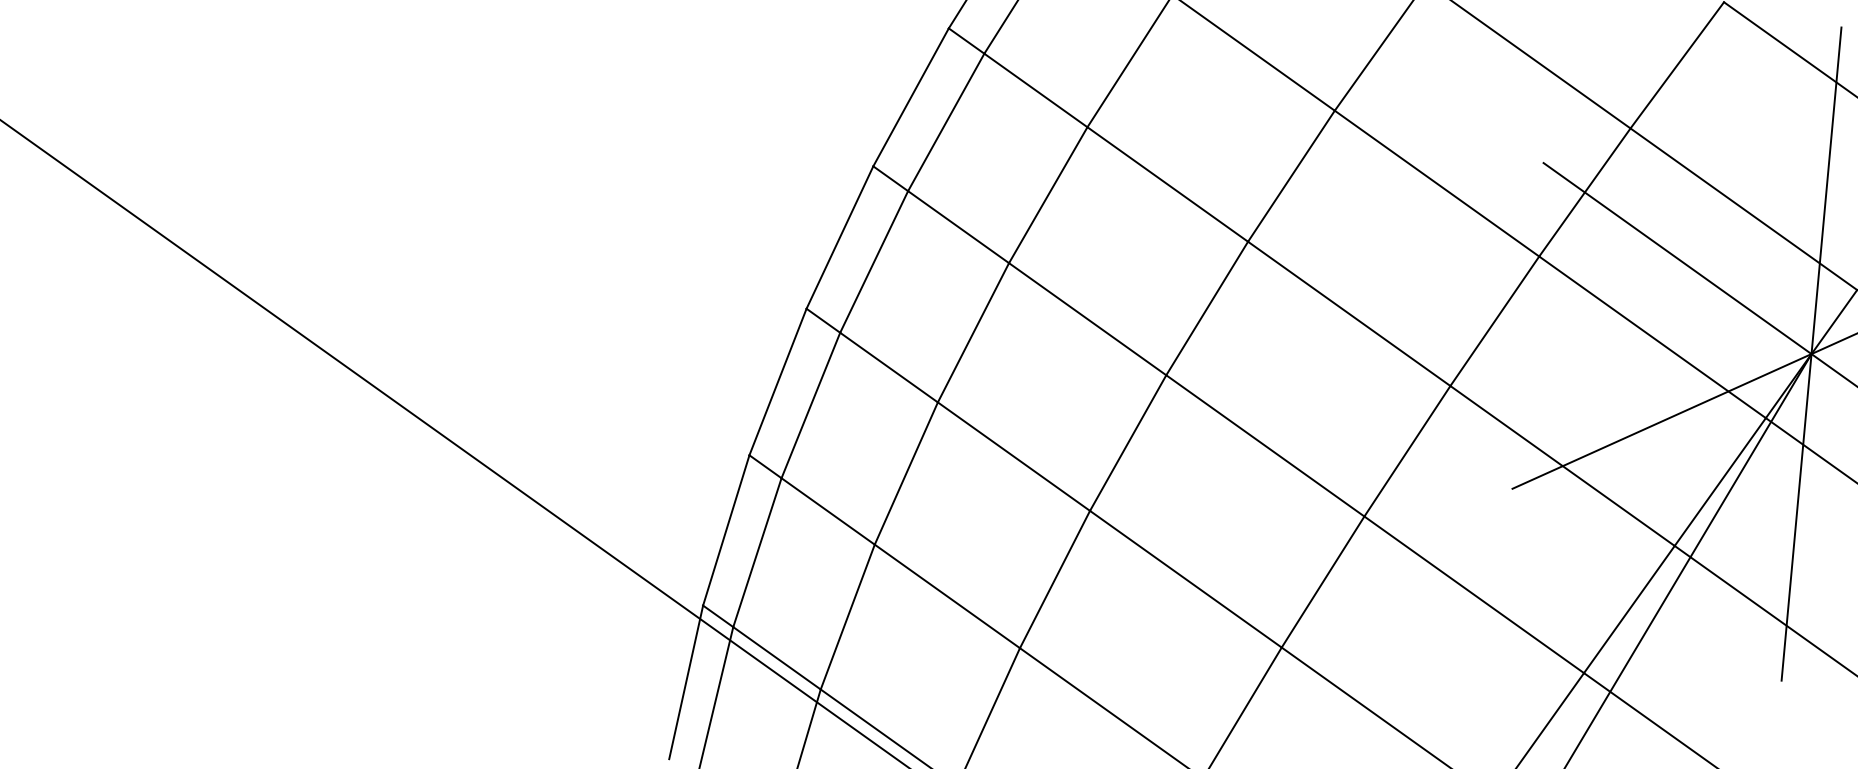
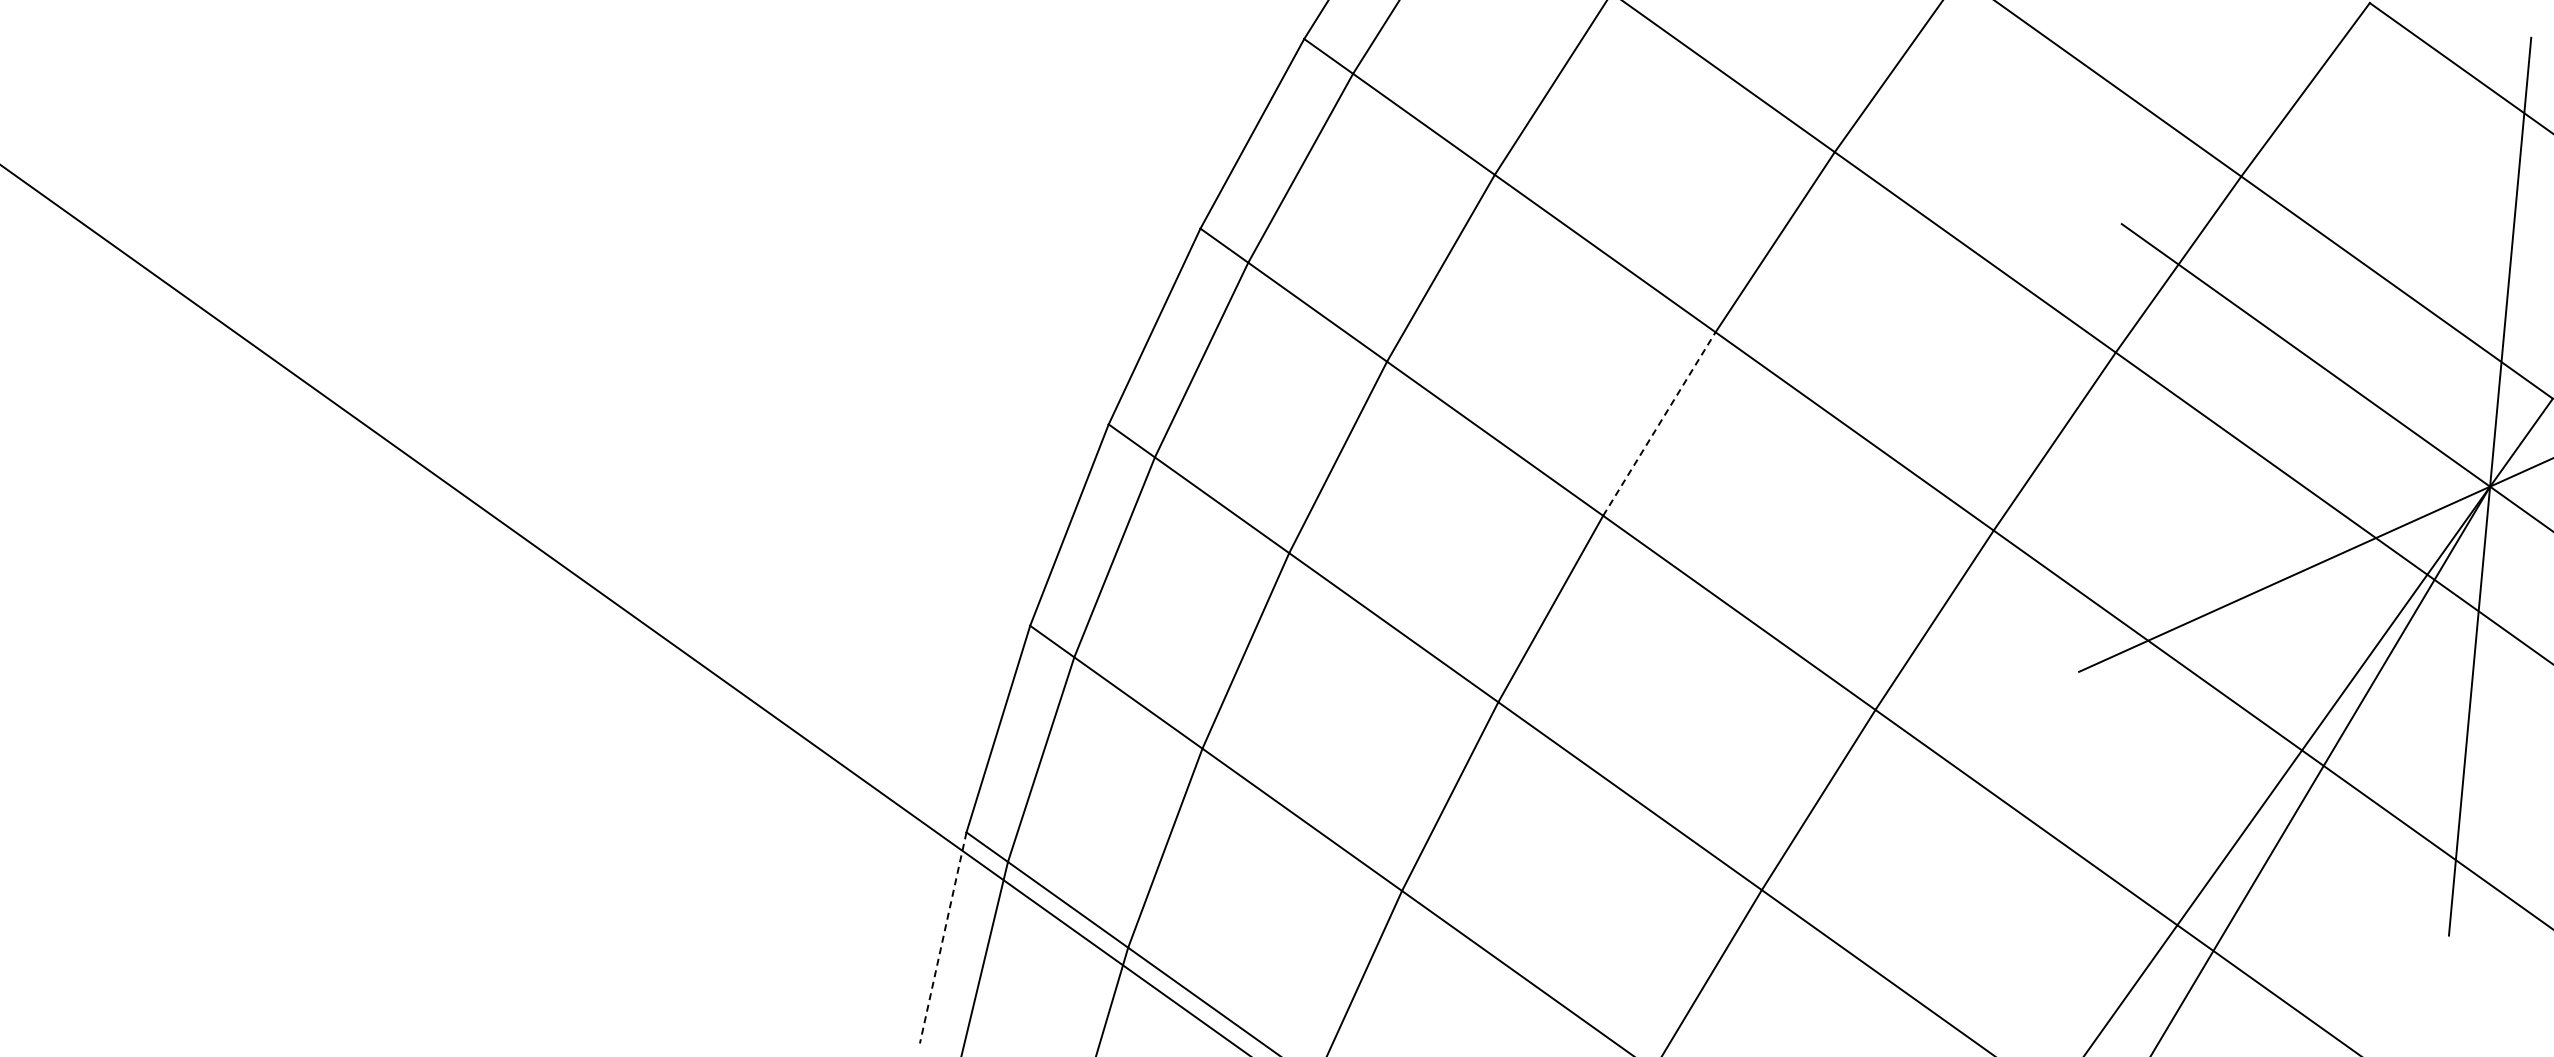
line: (1207, 308) -> (1659, 424), solid -> dashed
line: (686, 682) -> (943, 938), solid -> dashed

